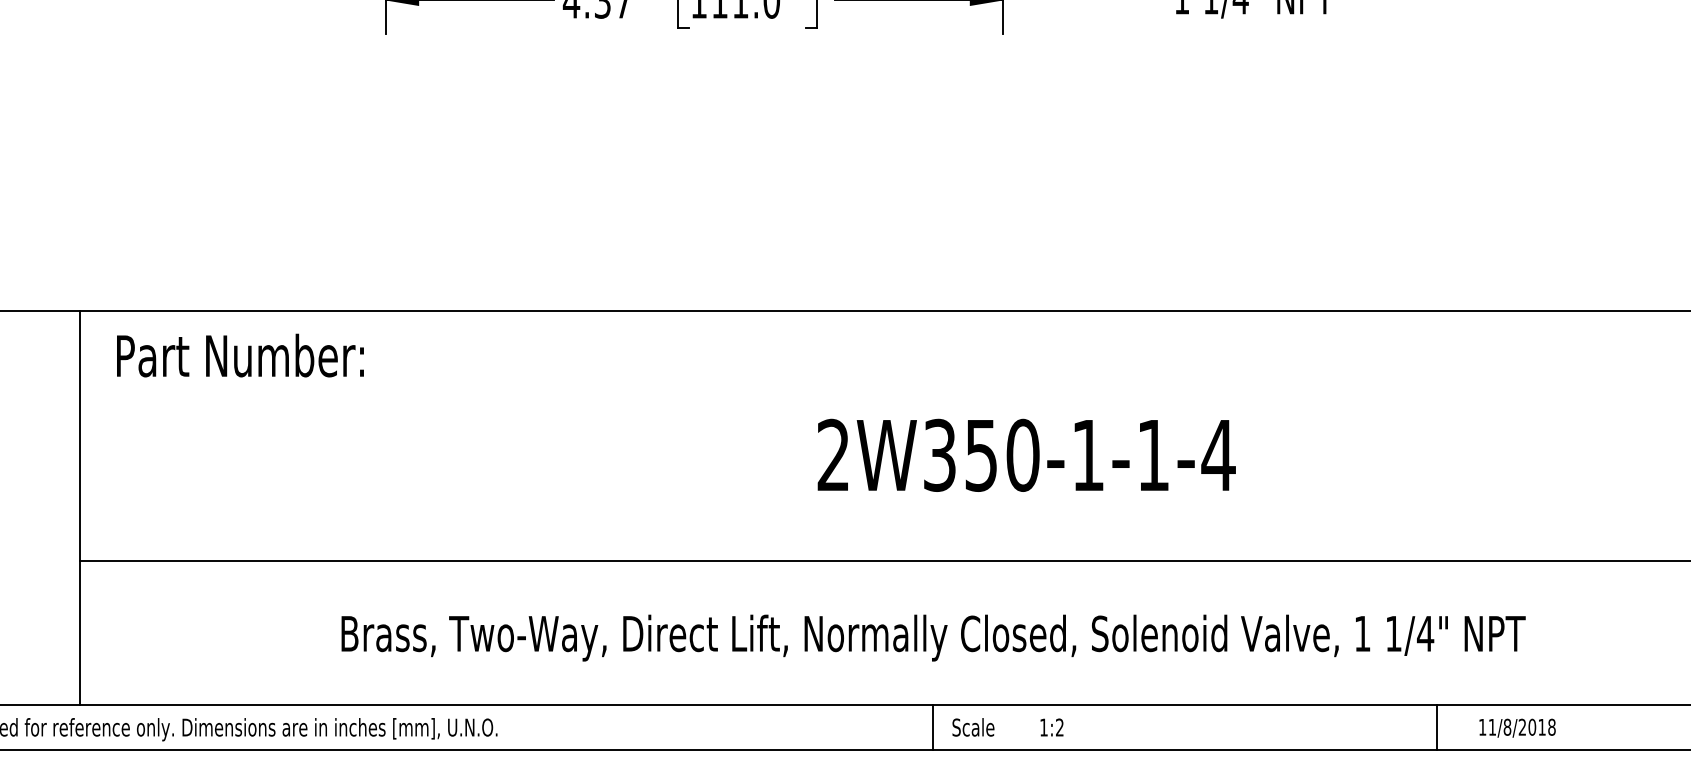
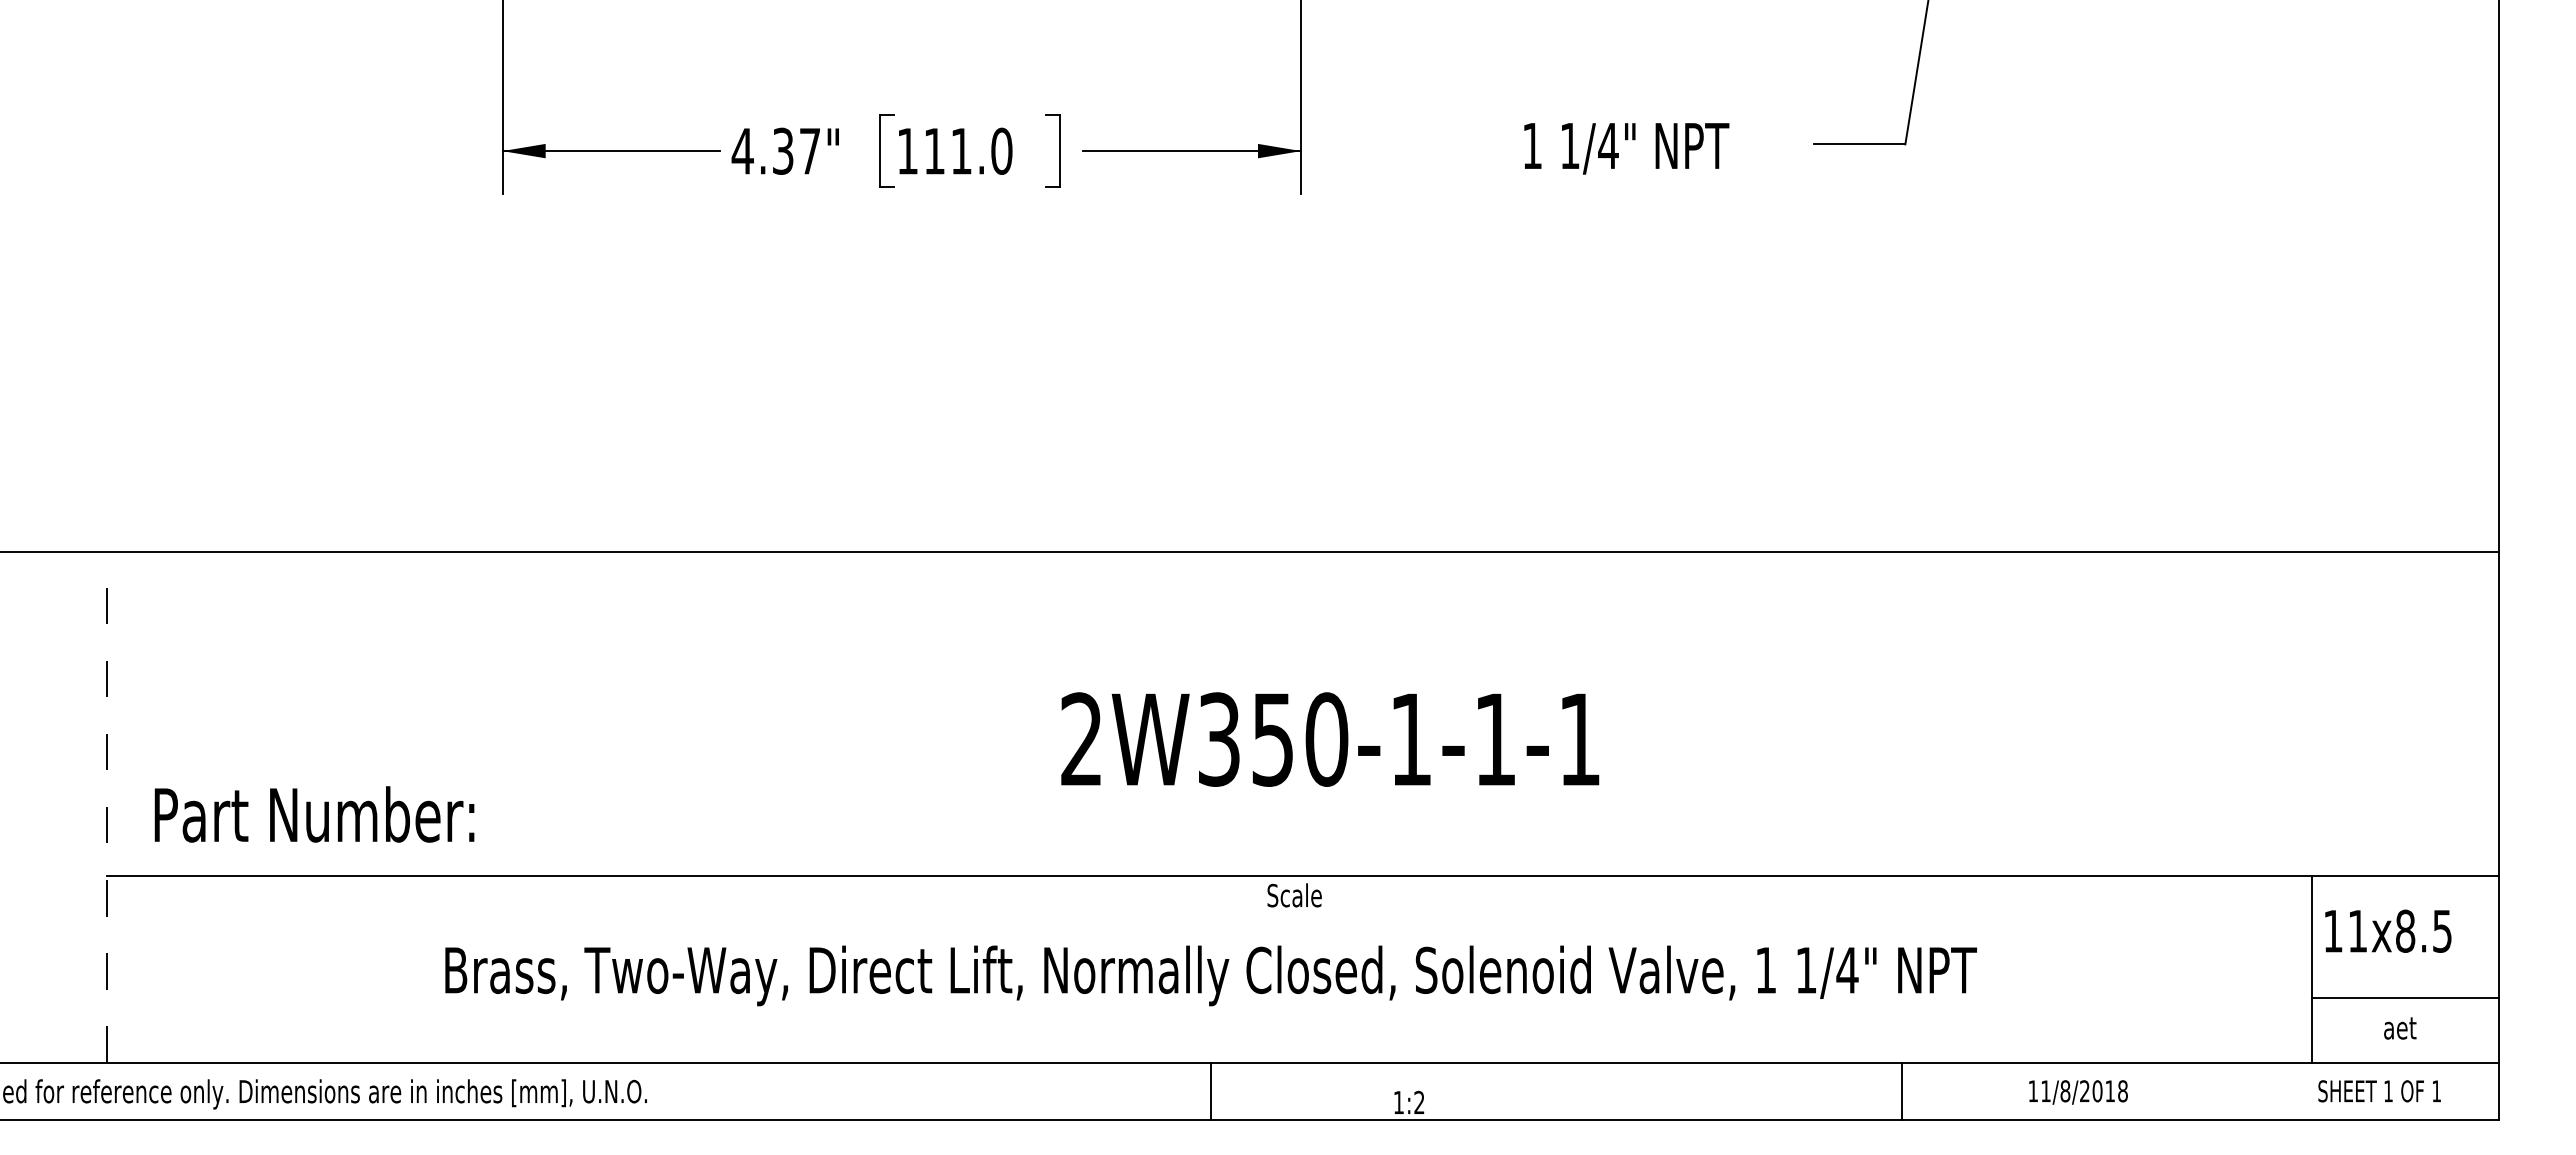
text: (240, 355) -> (314, 814), moved
text: (1218, 455) -> (1579, 739), 2W350-1-1-4 -> 2W350-1-1-1
line: (79, 507) -> (106, 807), solid -> dashed
text: (1052, 726) -> (1409, 1101), moved
text: (973, 727) -> (1294, 895), moved
line: (1437, 727) -> (1901, 1091), moved
text: (1517, 728) -> (2078, 1092), moved

